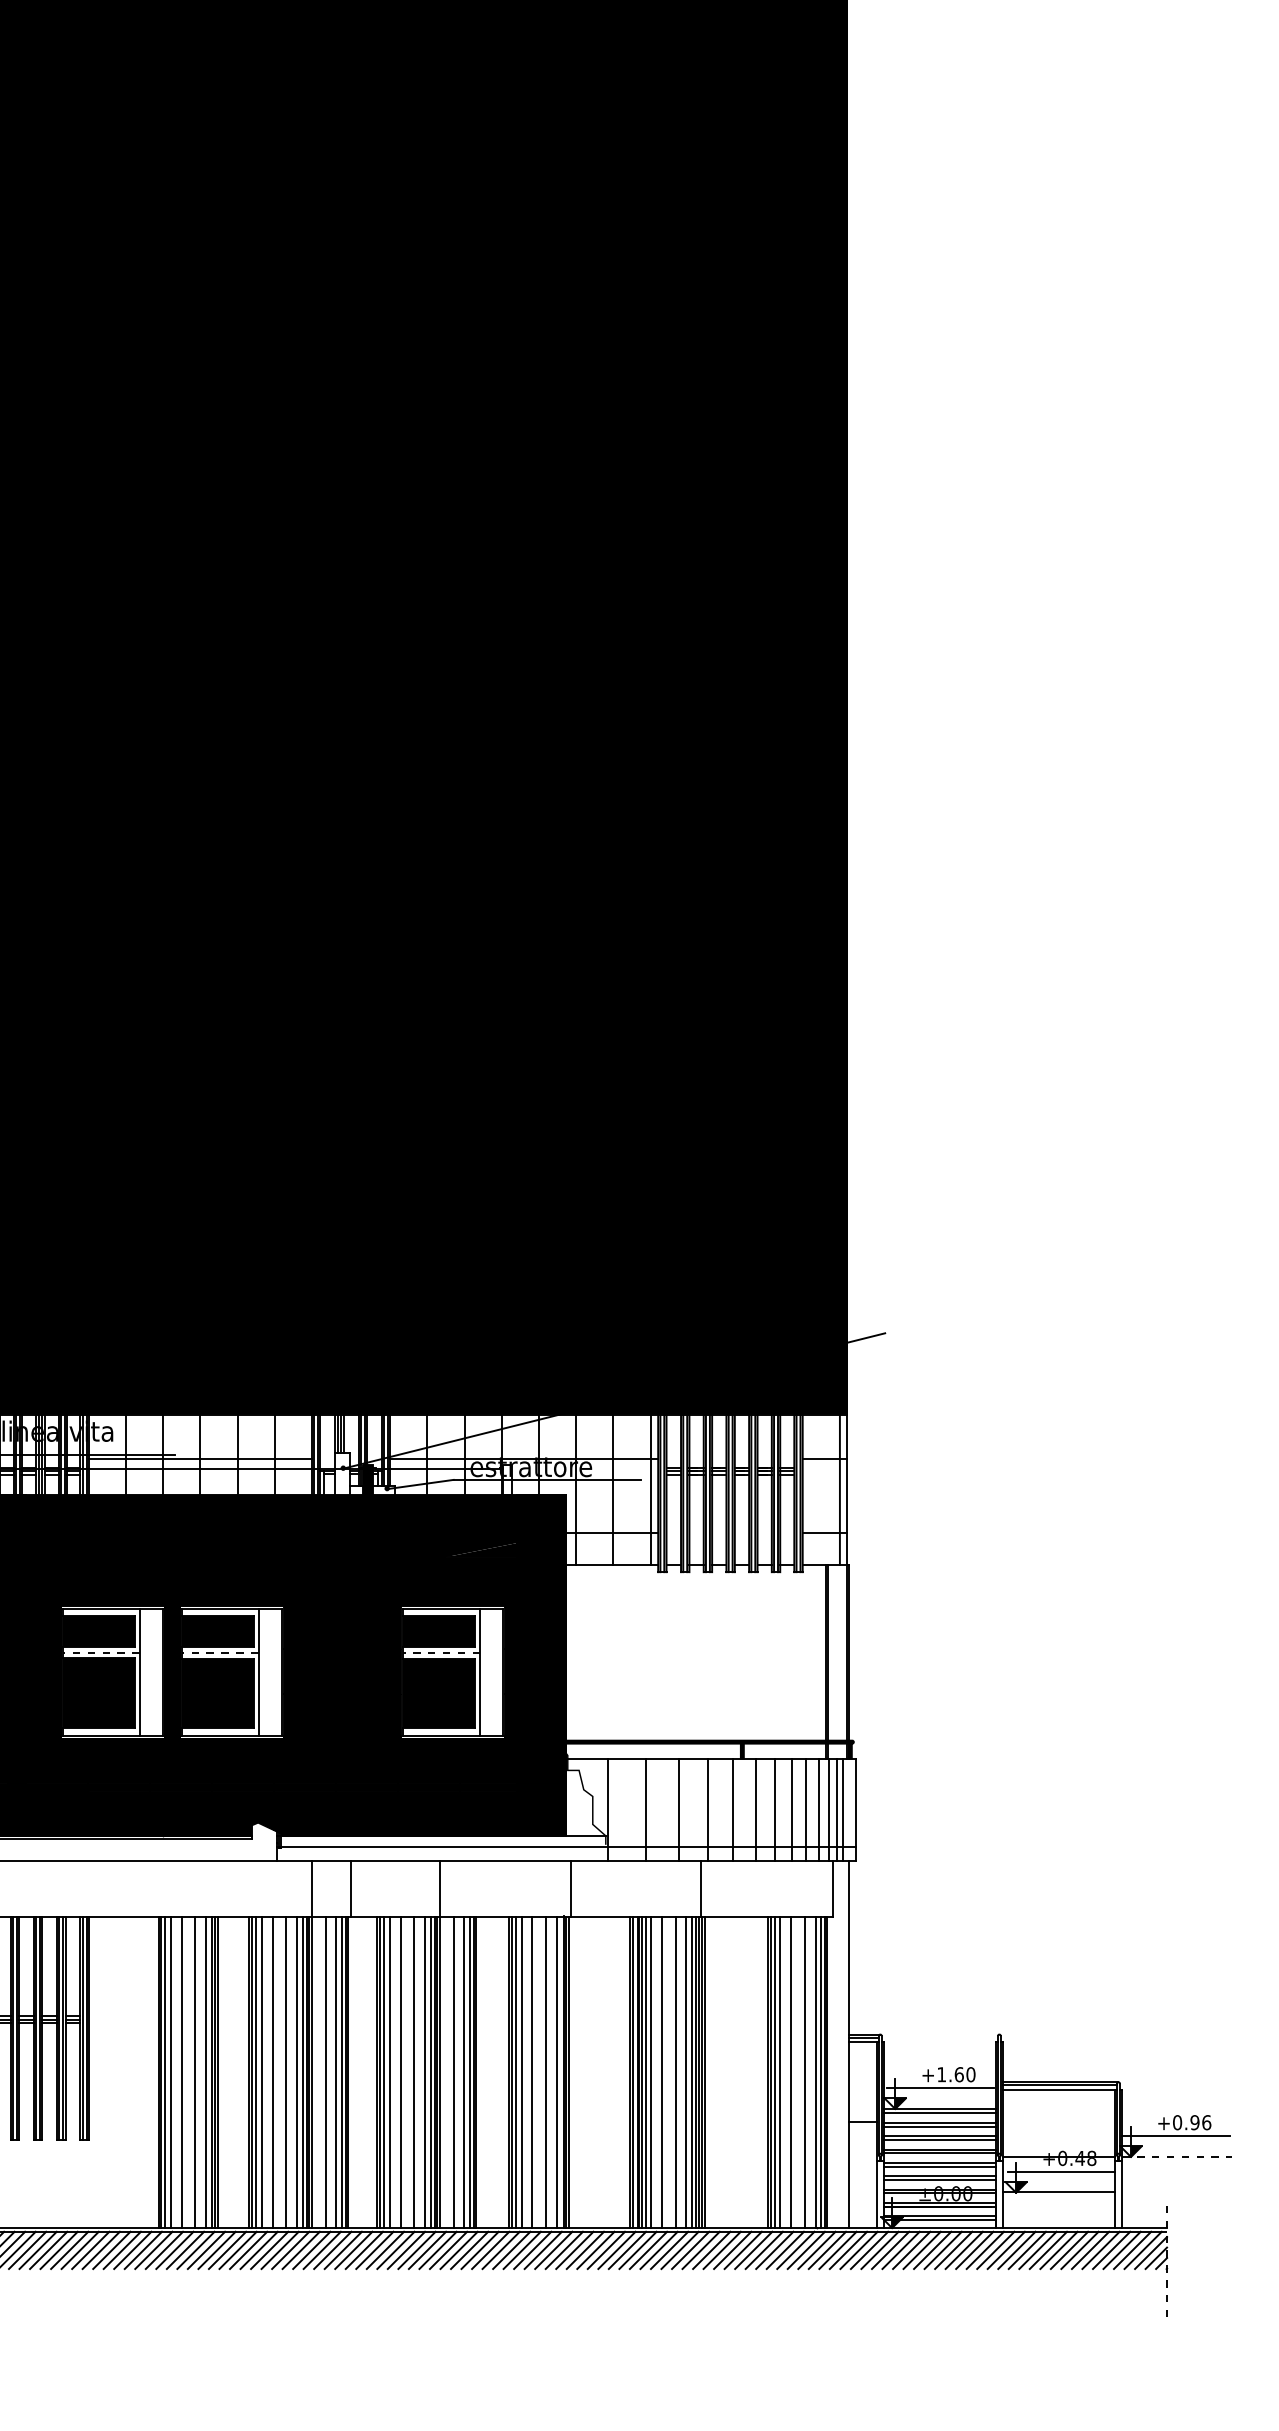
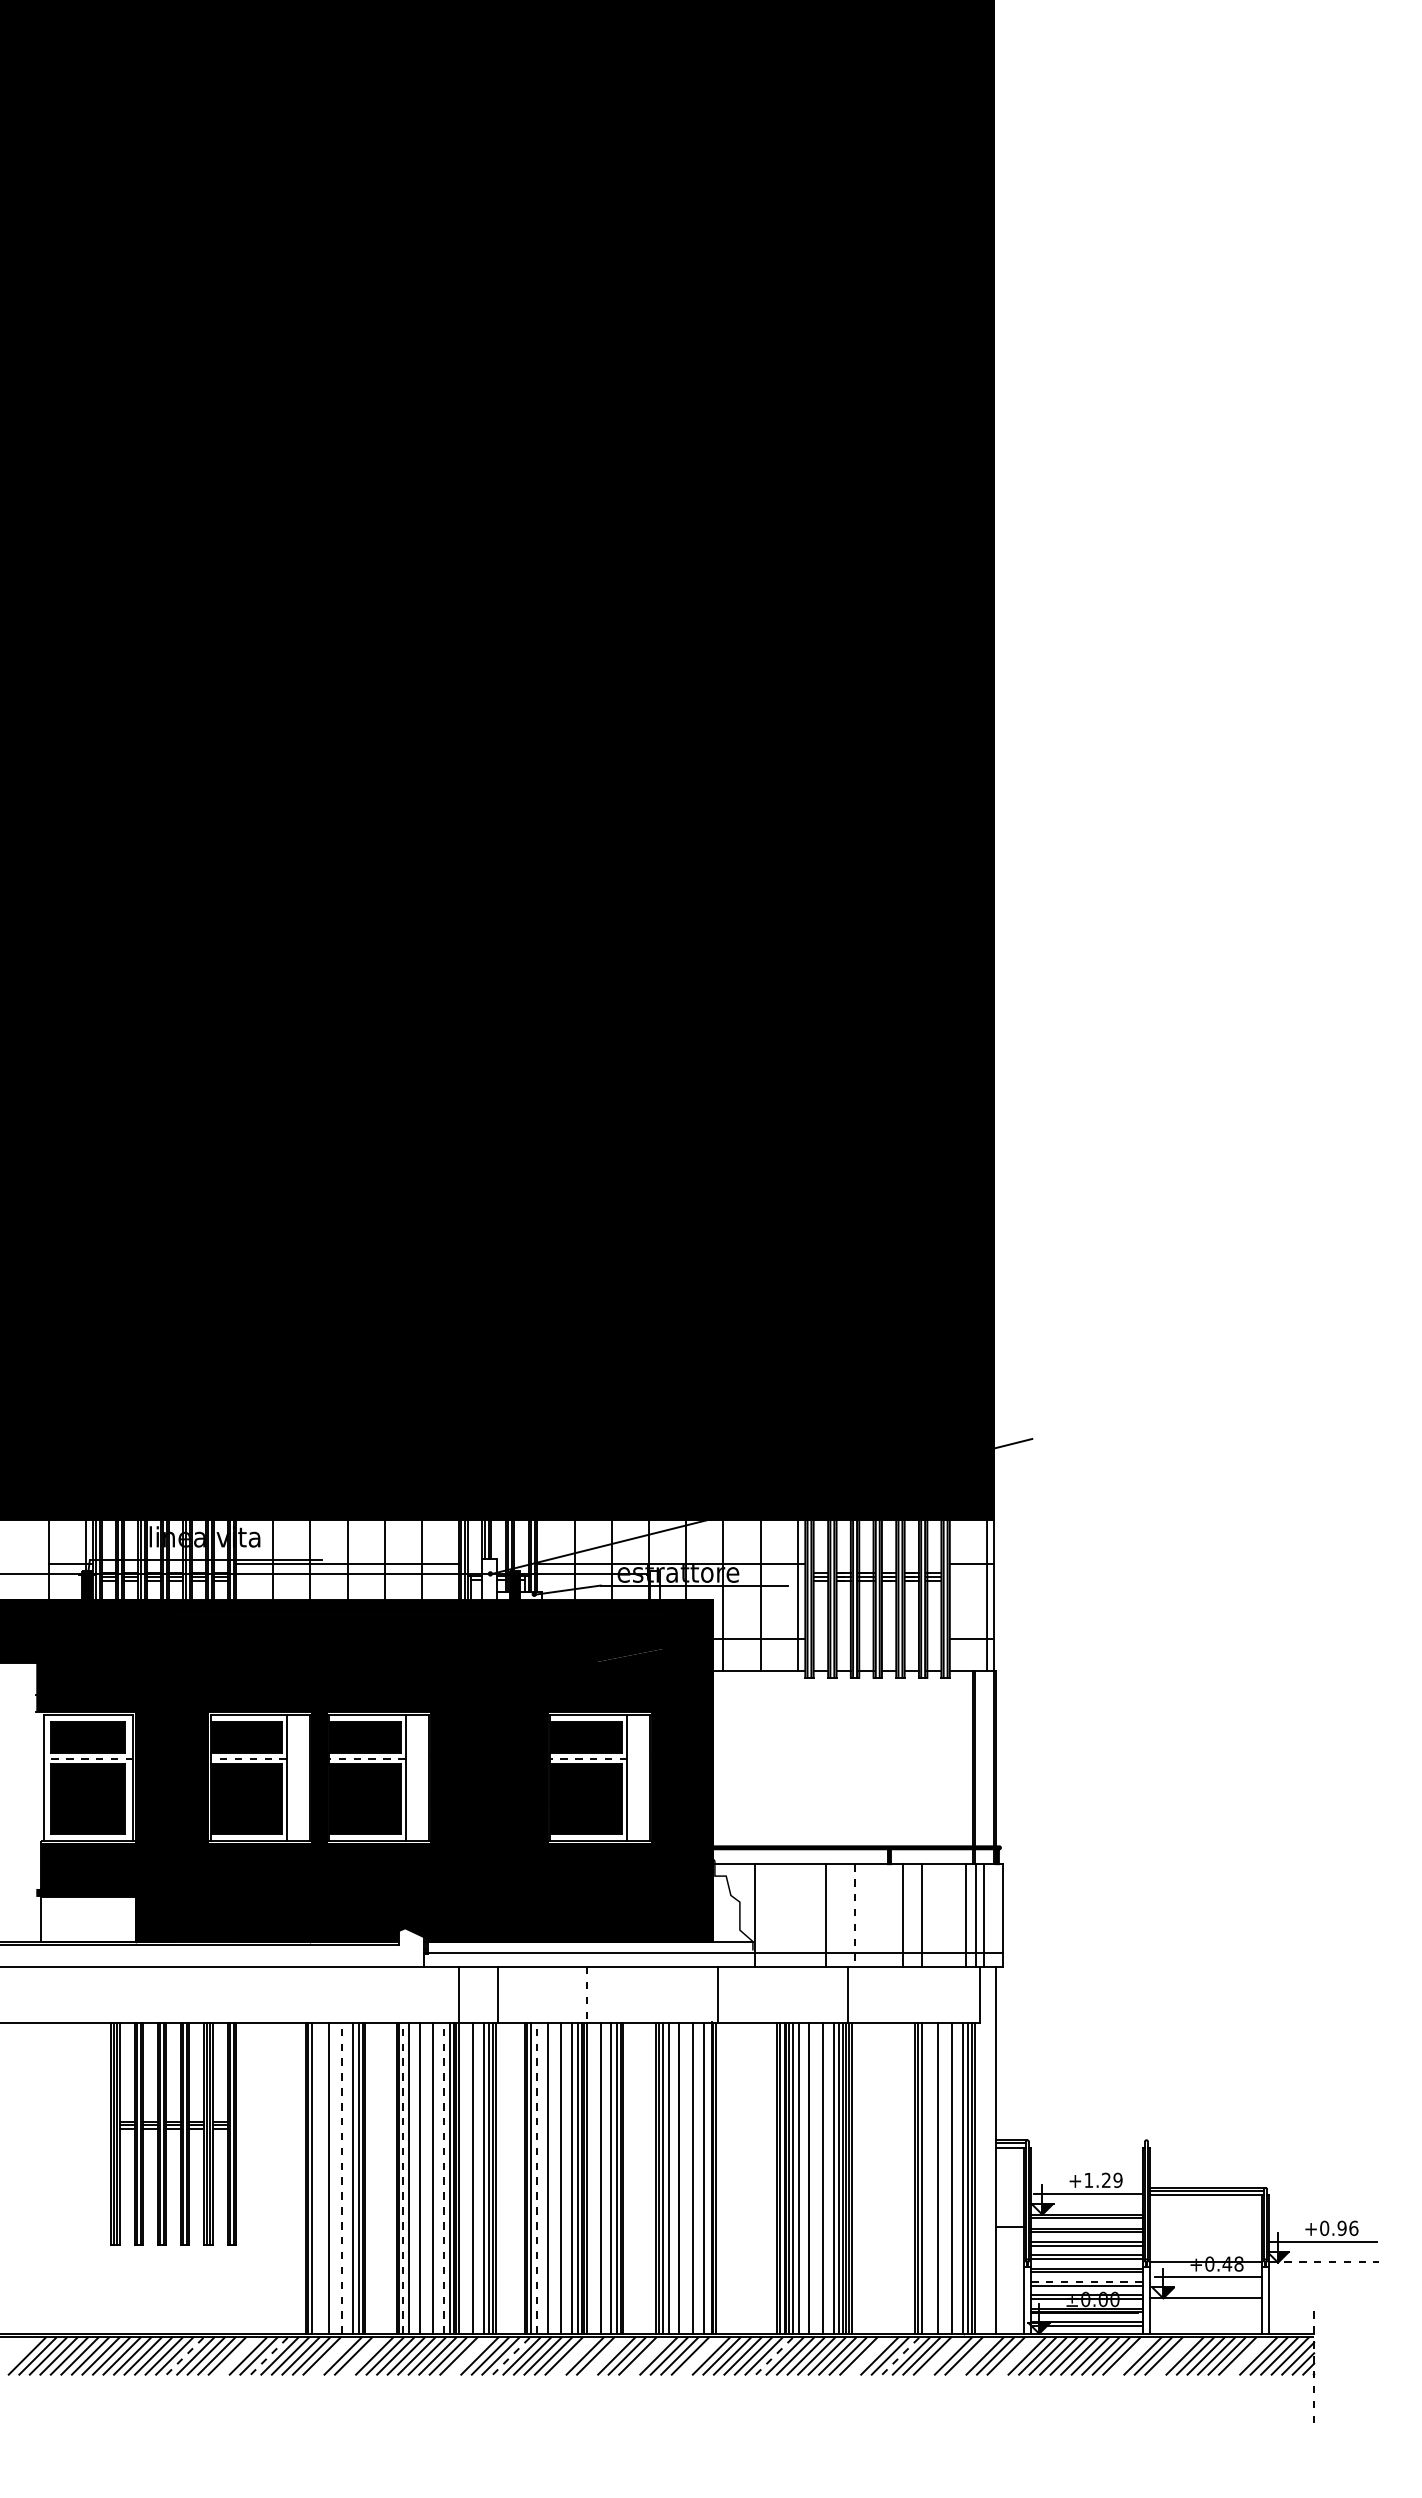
line: (646, 1809) -> (793, 1915), removed
line: (733, 1809) -> (880, 1915), removed
line: (792, 1809) -> (939, 1915), removed
line: (805, 1809) -> (952, 1915), removed
line: (842, 1809) -> (989, 1915), removed
line: (707, 1810) -> (854, 1916), solid -> dashed
line: (439, 1888) -> (586, 1994), solid -> dashed
line: (171, 2071) -> (318, 2177), removed
line: (780, 2071) -> (927, 2177), removed
line: (195, 2072) -> (342, 2178), solid -> dashed
line: (256, 2072) -> (403, 2178), solid -> dashed
line: (297, 2072) -> (444, 2178), solid -> dashed
line: (389, 2072) -> (536, 2178), solid -> dashed
text: (965, 2073) -> (1112, 2179), +1.60 -> +1.29
line: (939, 2175) -> (1086, 2281), solid -> dashed
line: (38, 2249) -> (185, 2355), solid -> dashed
line: (90, 2249) -> (237, 2355), removed
line: (122, 2249) -> (269, 2355), solid -> dashed
line: (185, 2249) -> (332, 2355), removed
line: (216, 2249) -> (363, 2355), removed
line: (322, 2249) -> (469, 2355), removed
line: (364, 2249) -> (511, 2355), solid -> dashed
line: (427, 2249) -> (574, 2355), removed
line: (458, 2249) -> (605, 2355), removed
line: (500, 2249) -> (647, 2355), removed
line: (553, 2249) -> (700, 2355), removed
line: (627, 2249) -> (774, 2355), solid -> dashed
line: (721, 2249) -> (868, 2355), removed
line: (754, 2249) -> (901, 2355), solid -> dashed
line: (795, 2249) -> (942, 2355), removed
line: (827, 2249) -> (974, 2355), removed
line: (869, 2249) -> (1016, 2355), removed
line: (985, 2249) -> (1132, 2355), removed
line: (1027, 2249) -> (1174, 2355), removed
line: (1100, 2249) -> (1247, 2355), removed

